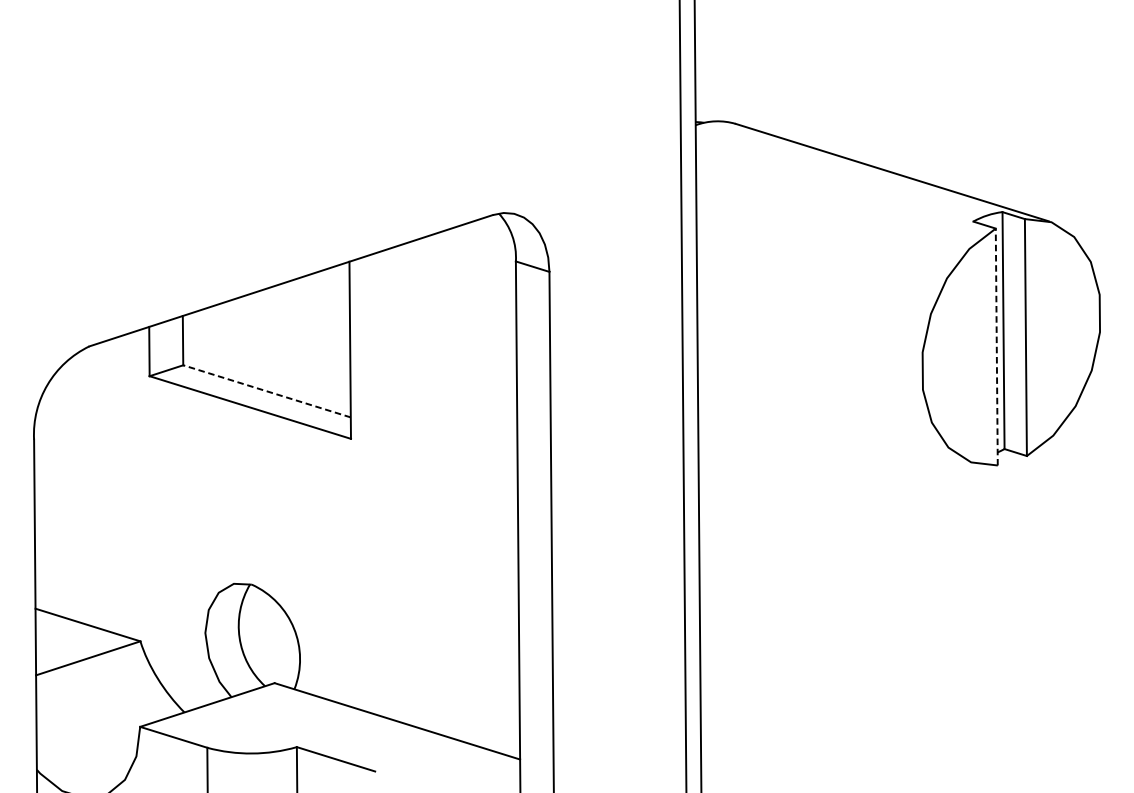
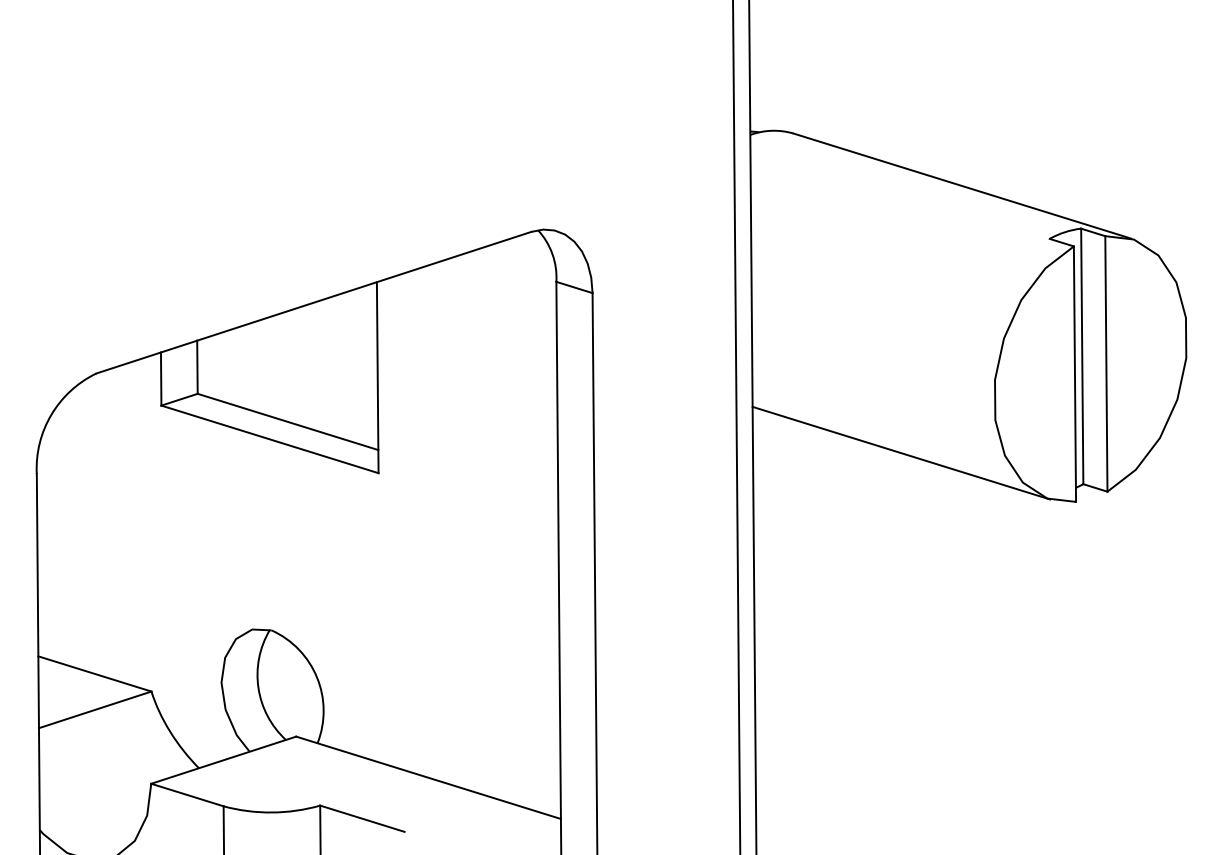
line: (996, 347) -> (1074, 374), dashed -> solid
line: (267, 390) -> (288, 421), dashed -> solid
line: (835, 419) -> (901, 452), added

